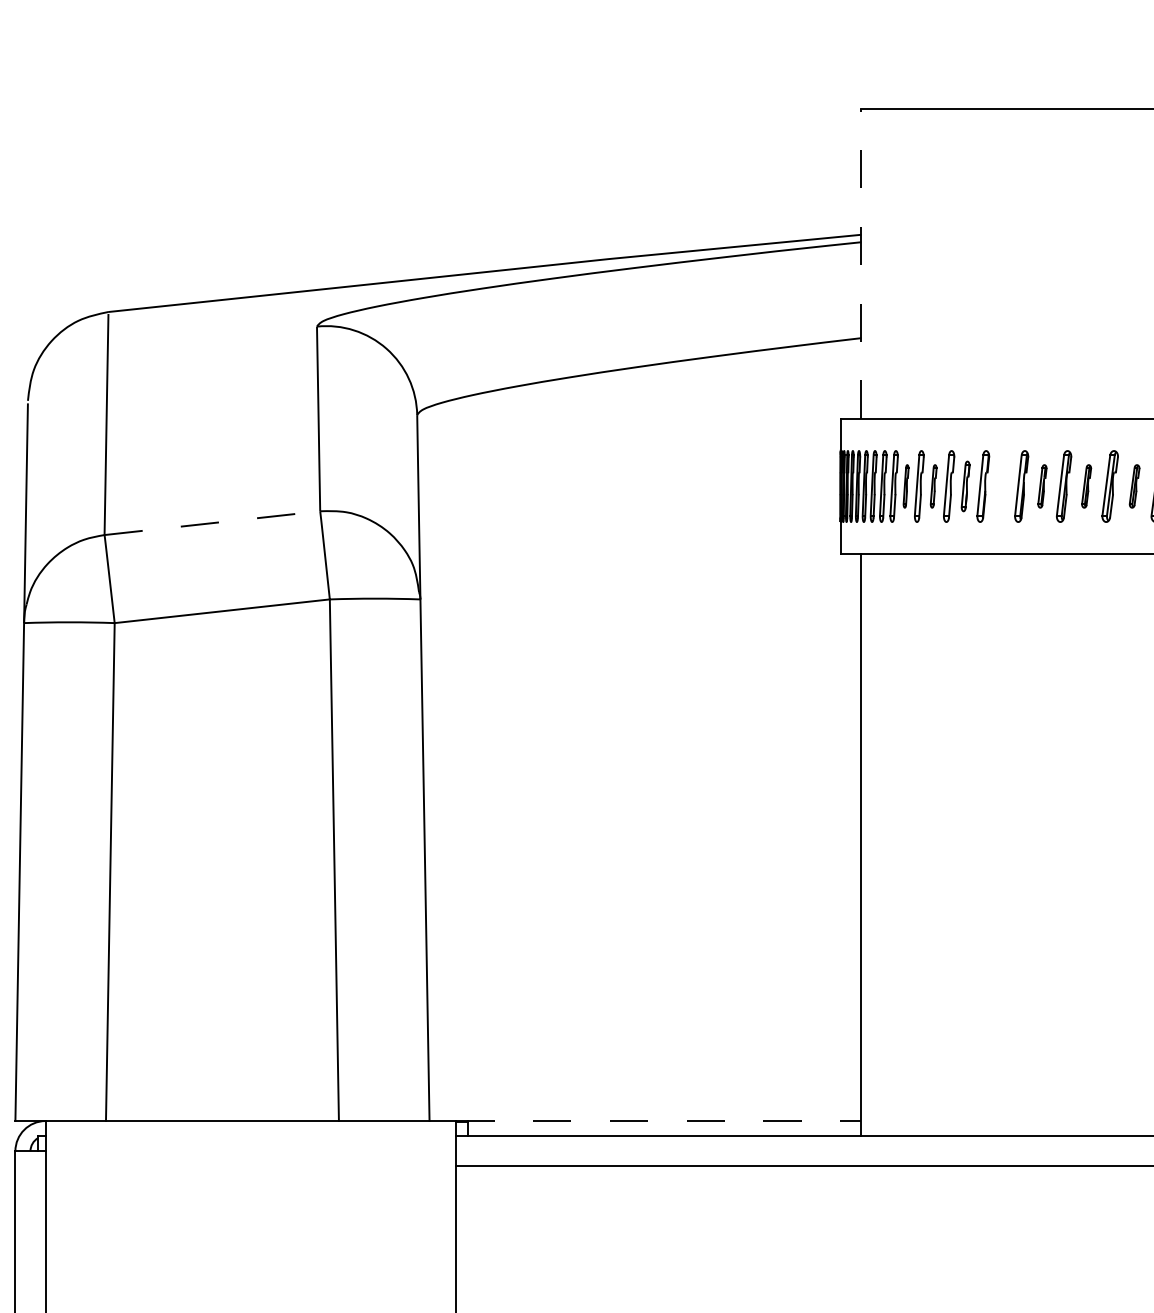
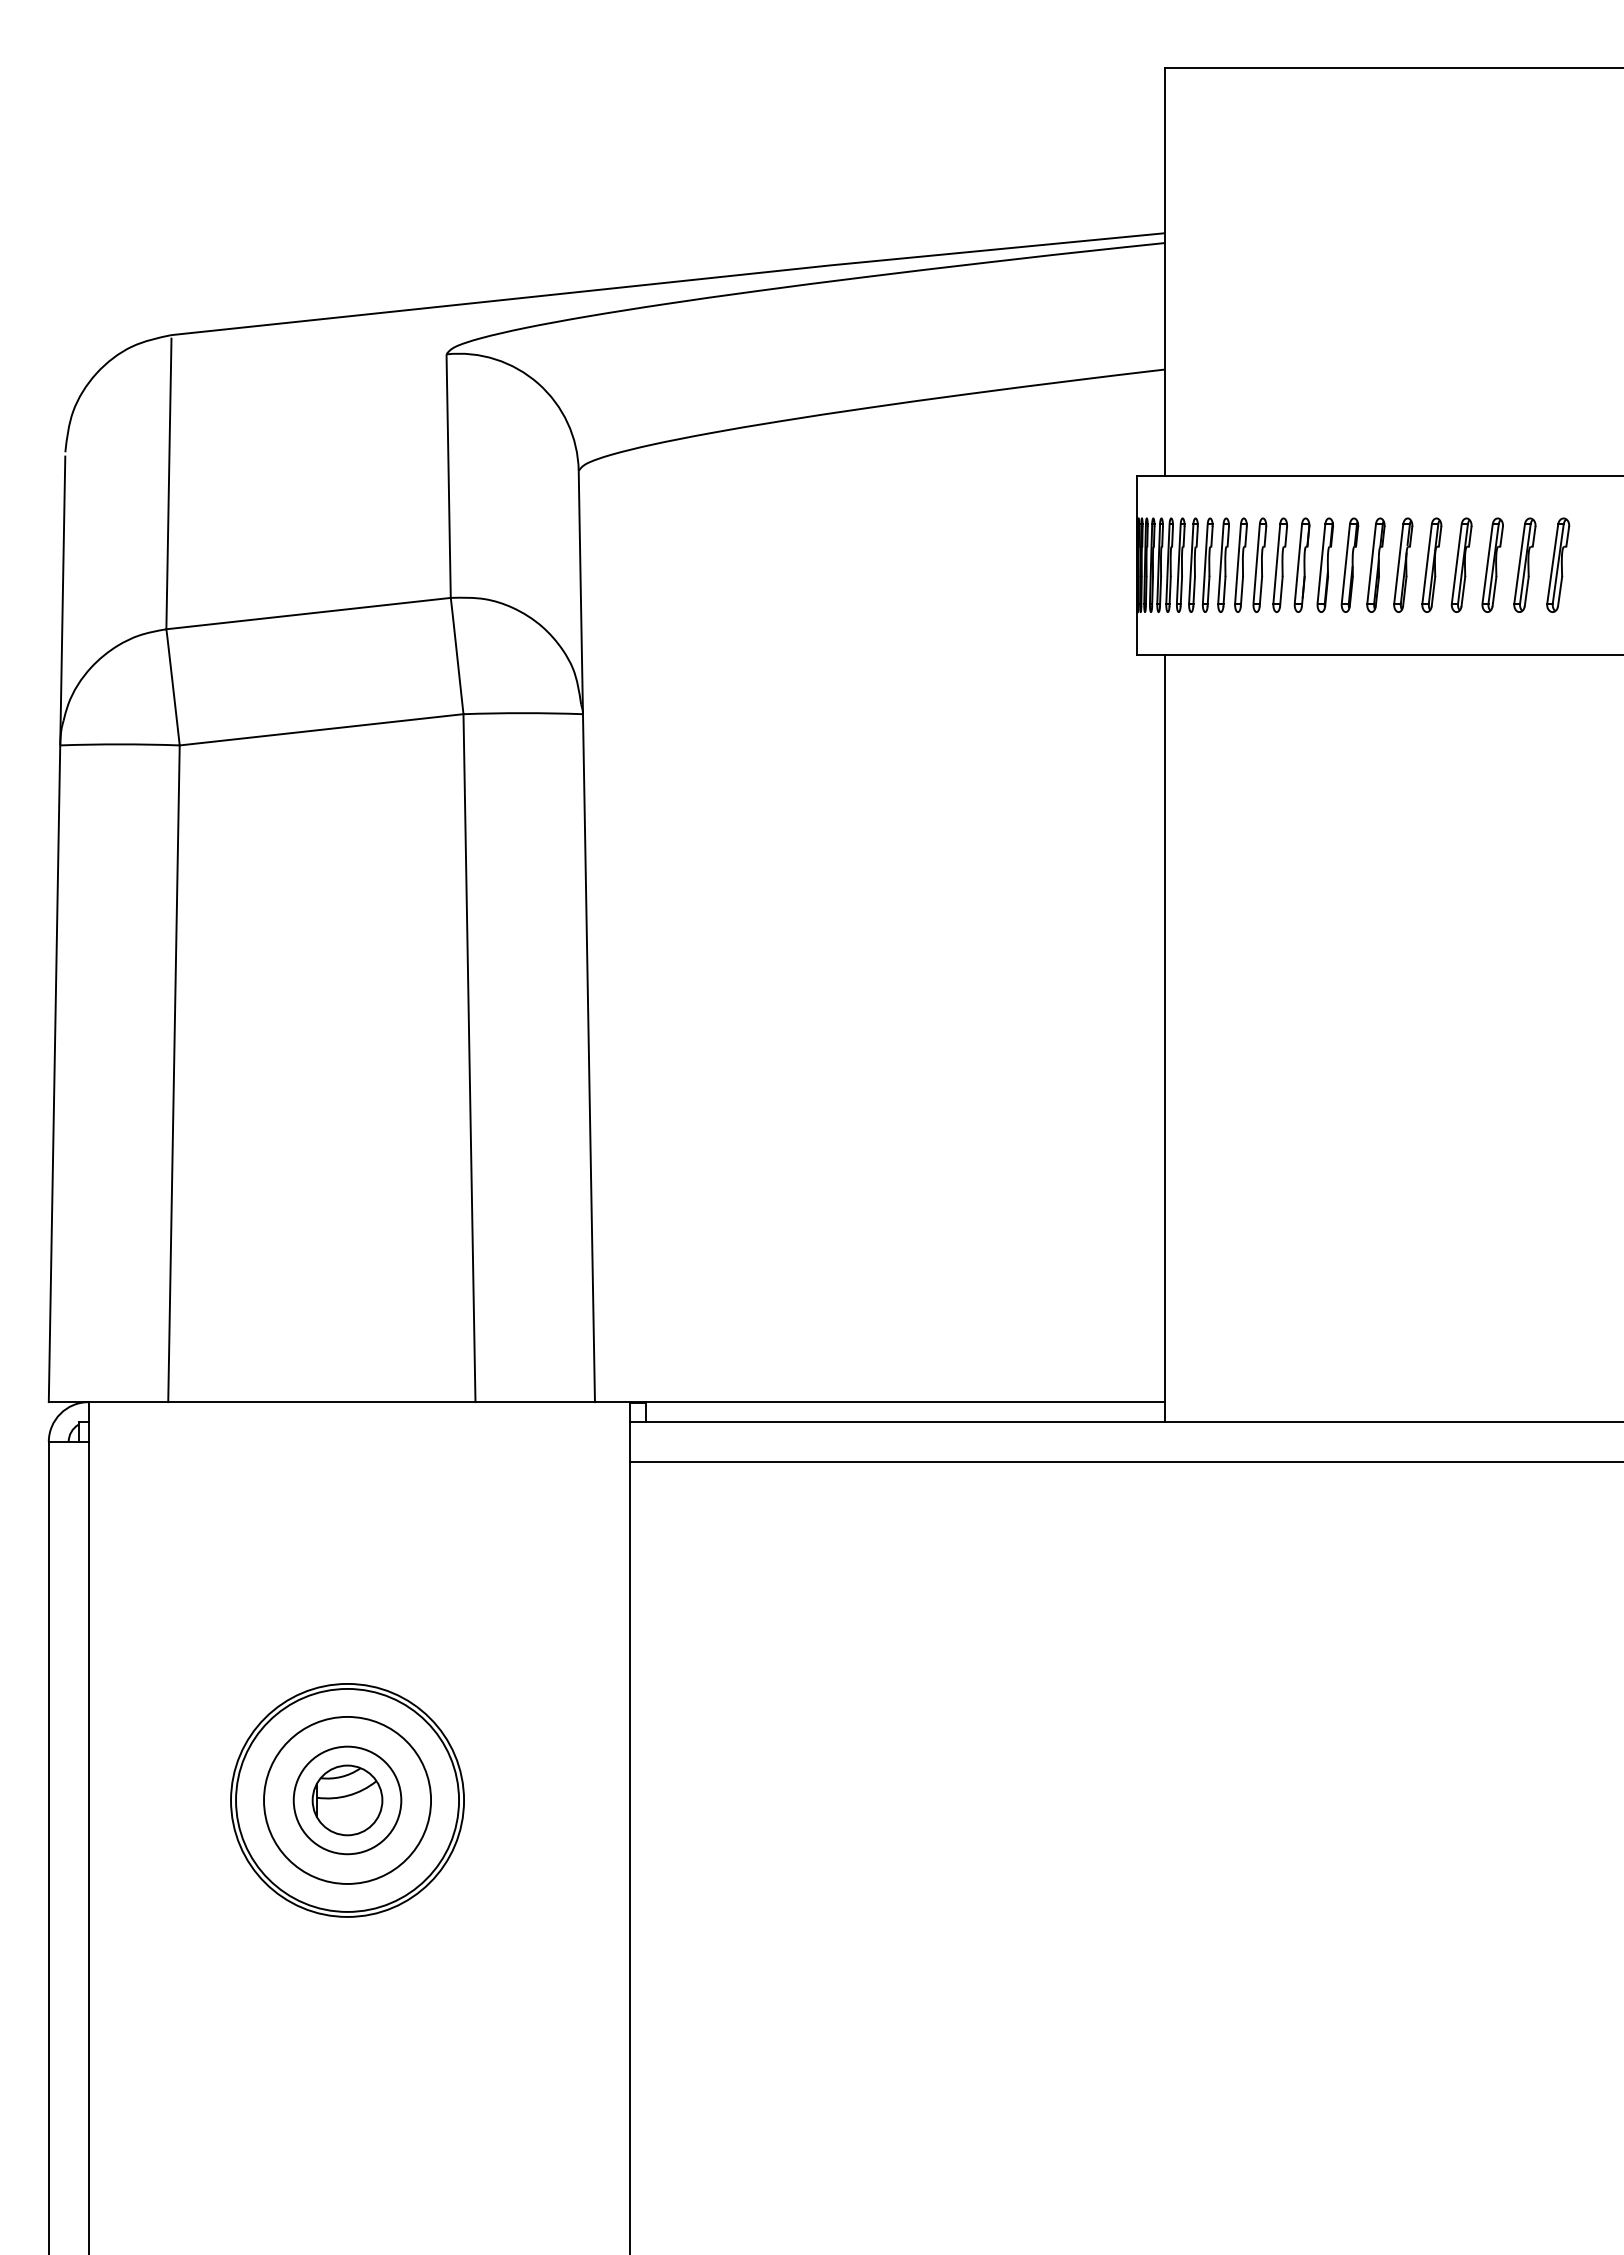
line: (861, 263) -> (1164, 271), dashed -> solid
part: (906, 485) -> (1223, 564), size x1.67
part: (933, 485) -> (1259, 564), size x1.67
part: (965, 485) -> (1301, 564), size x1.43
part: (1001, 485) -> (1349, 564), added
part: (1042, 485) -> (1403, 564), size x1.67
part: (1086, 485) -> (1461, 564), size x1.67
part: (1134, 485) -> (1524, 564), size x1.67
line: (213, 523) -> (309, 613), dashed -> solid
line: (659, 1121) -> (898, 1402), dashed -> solid

